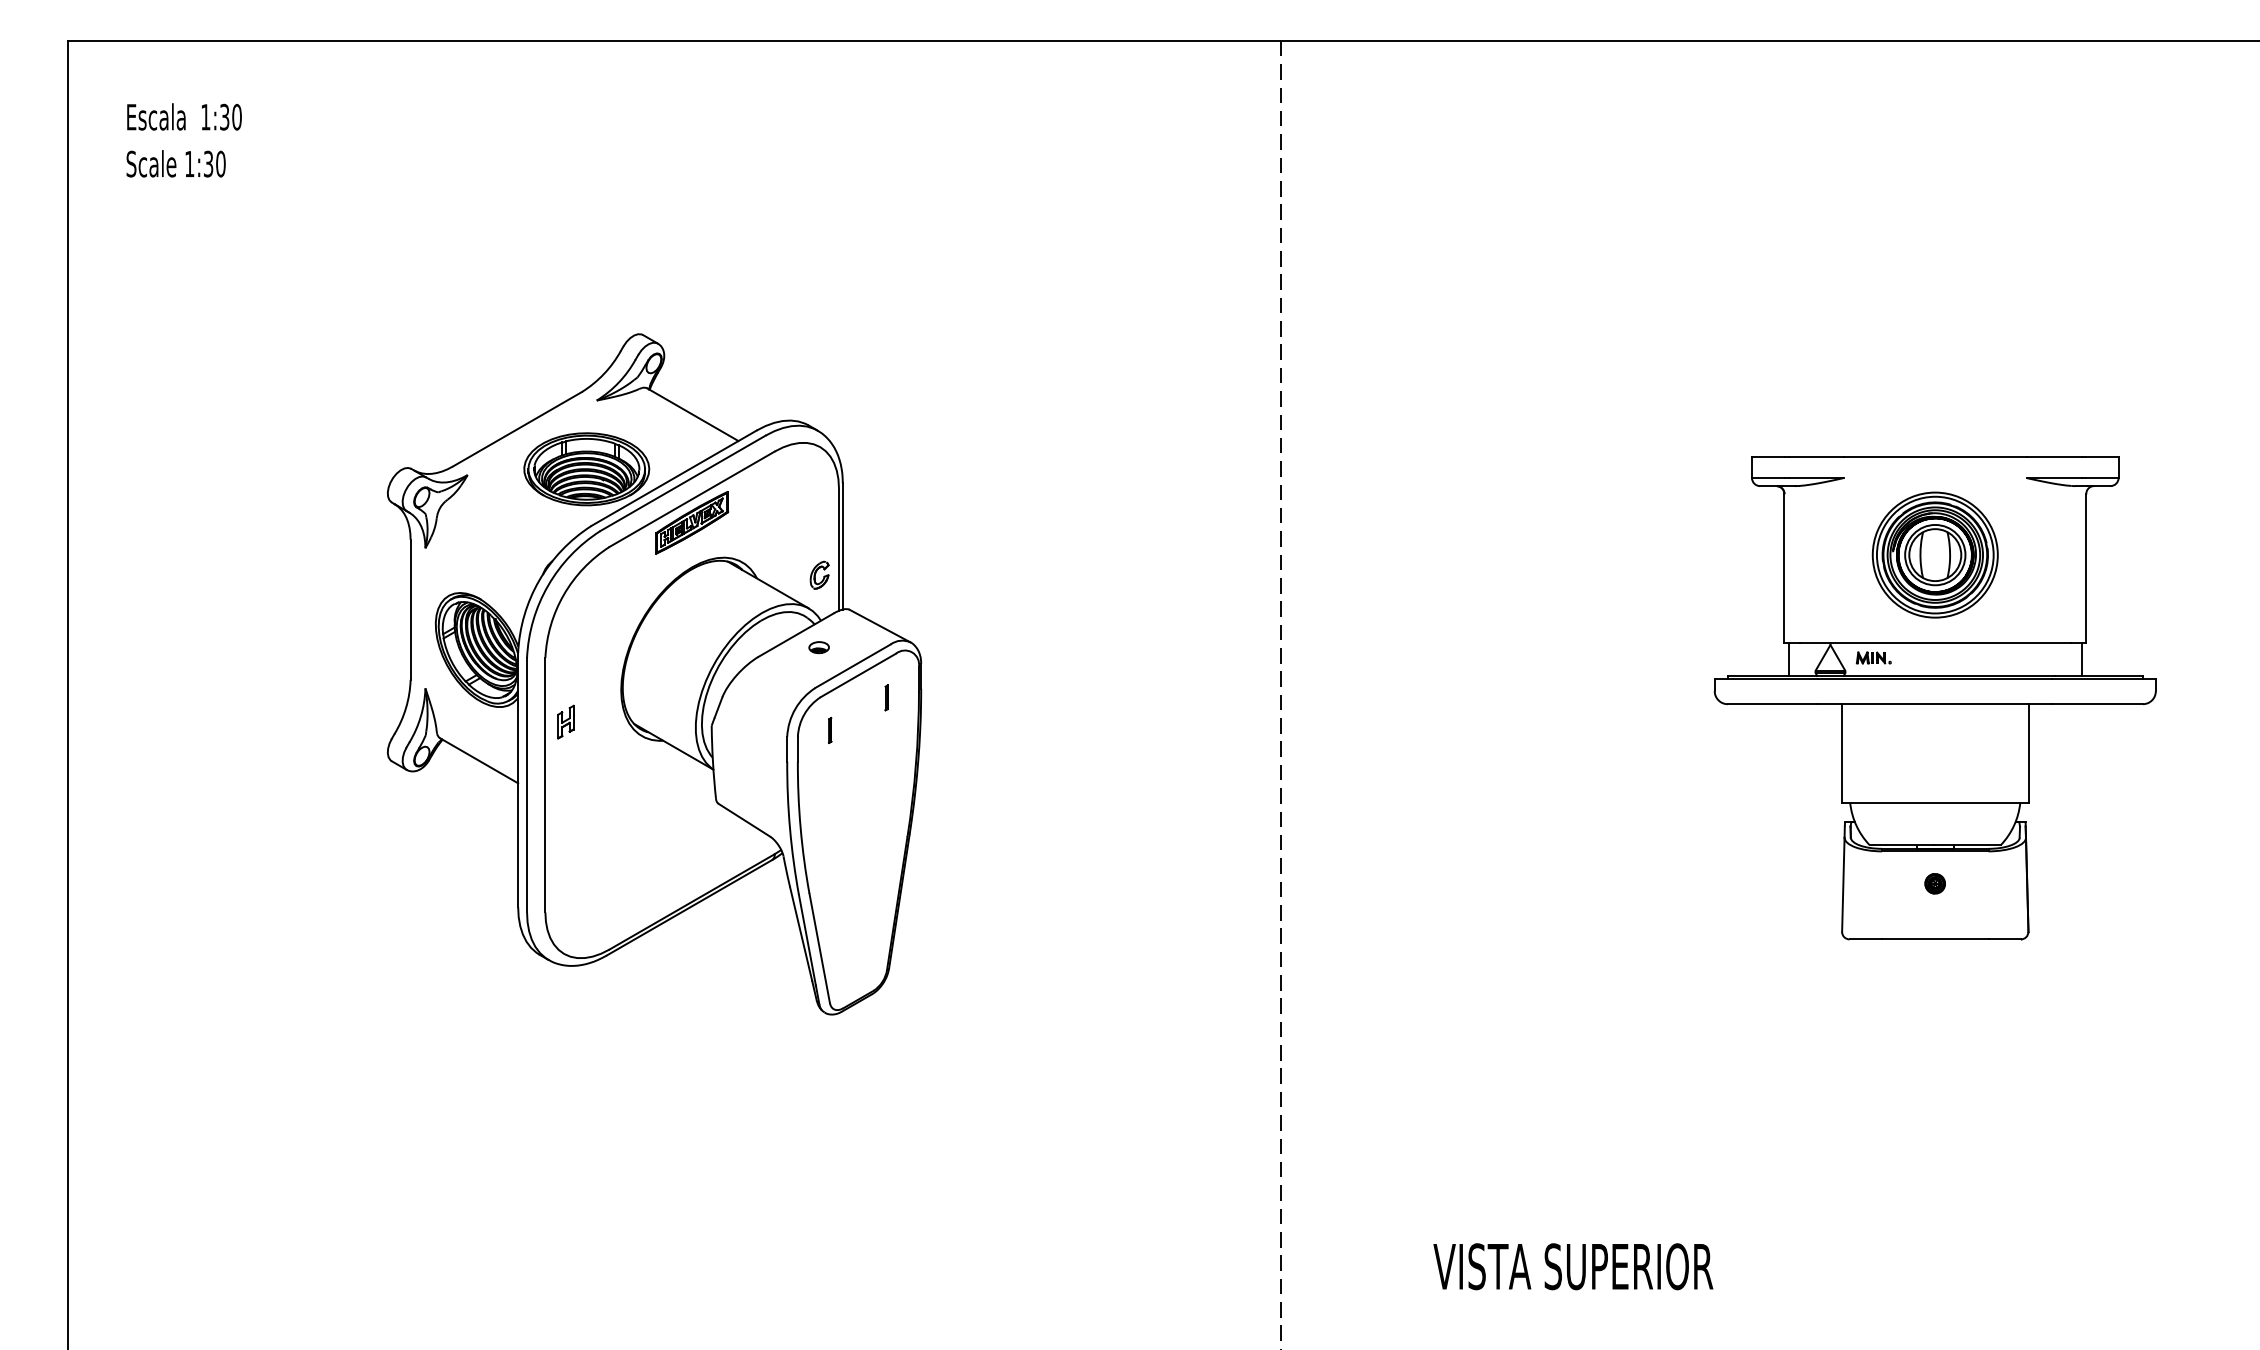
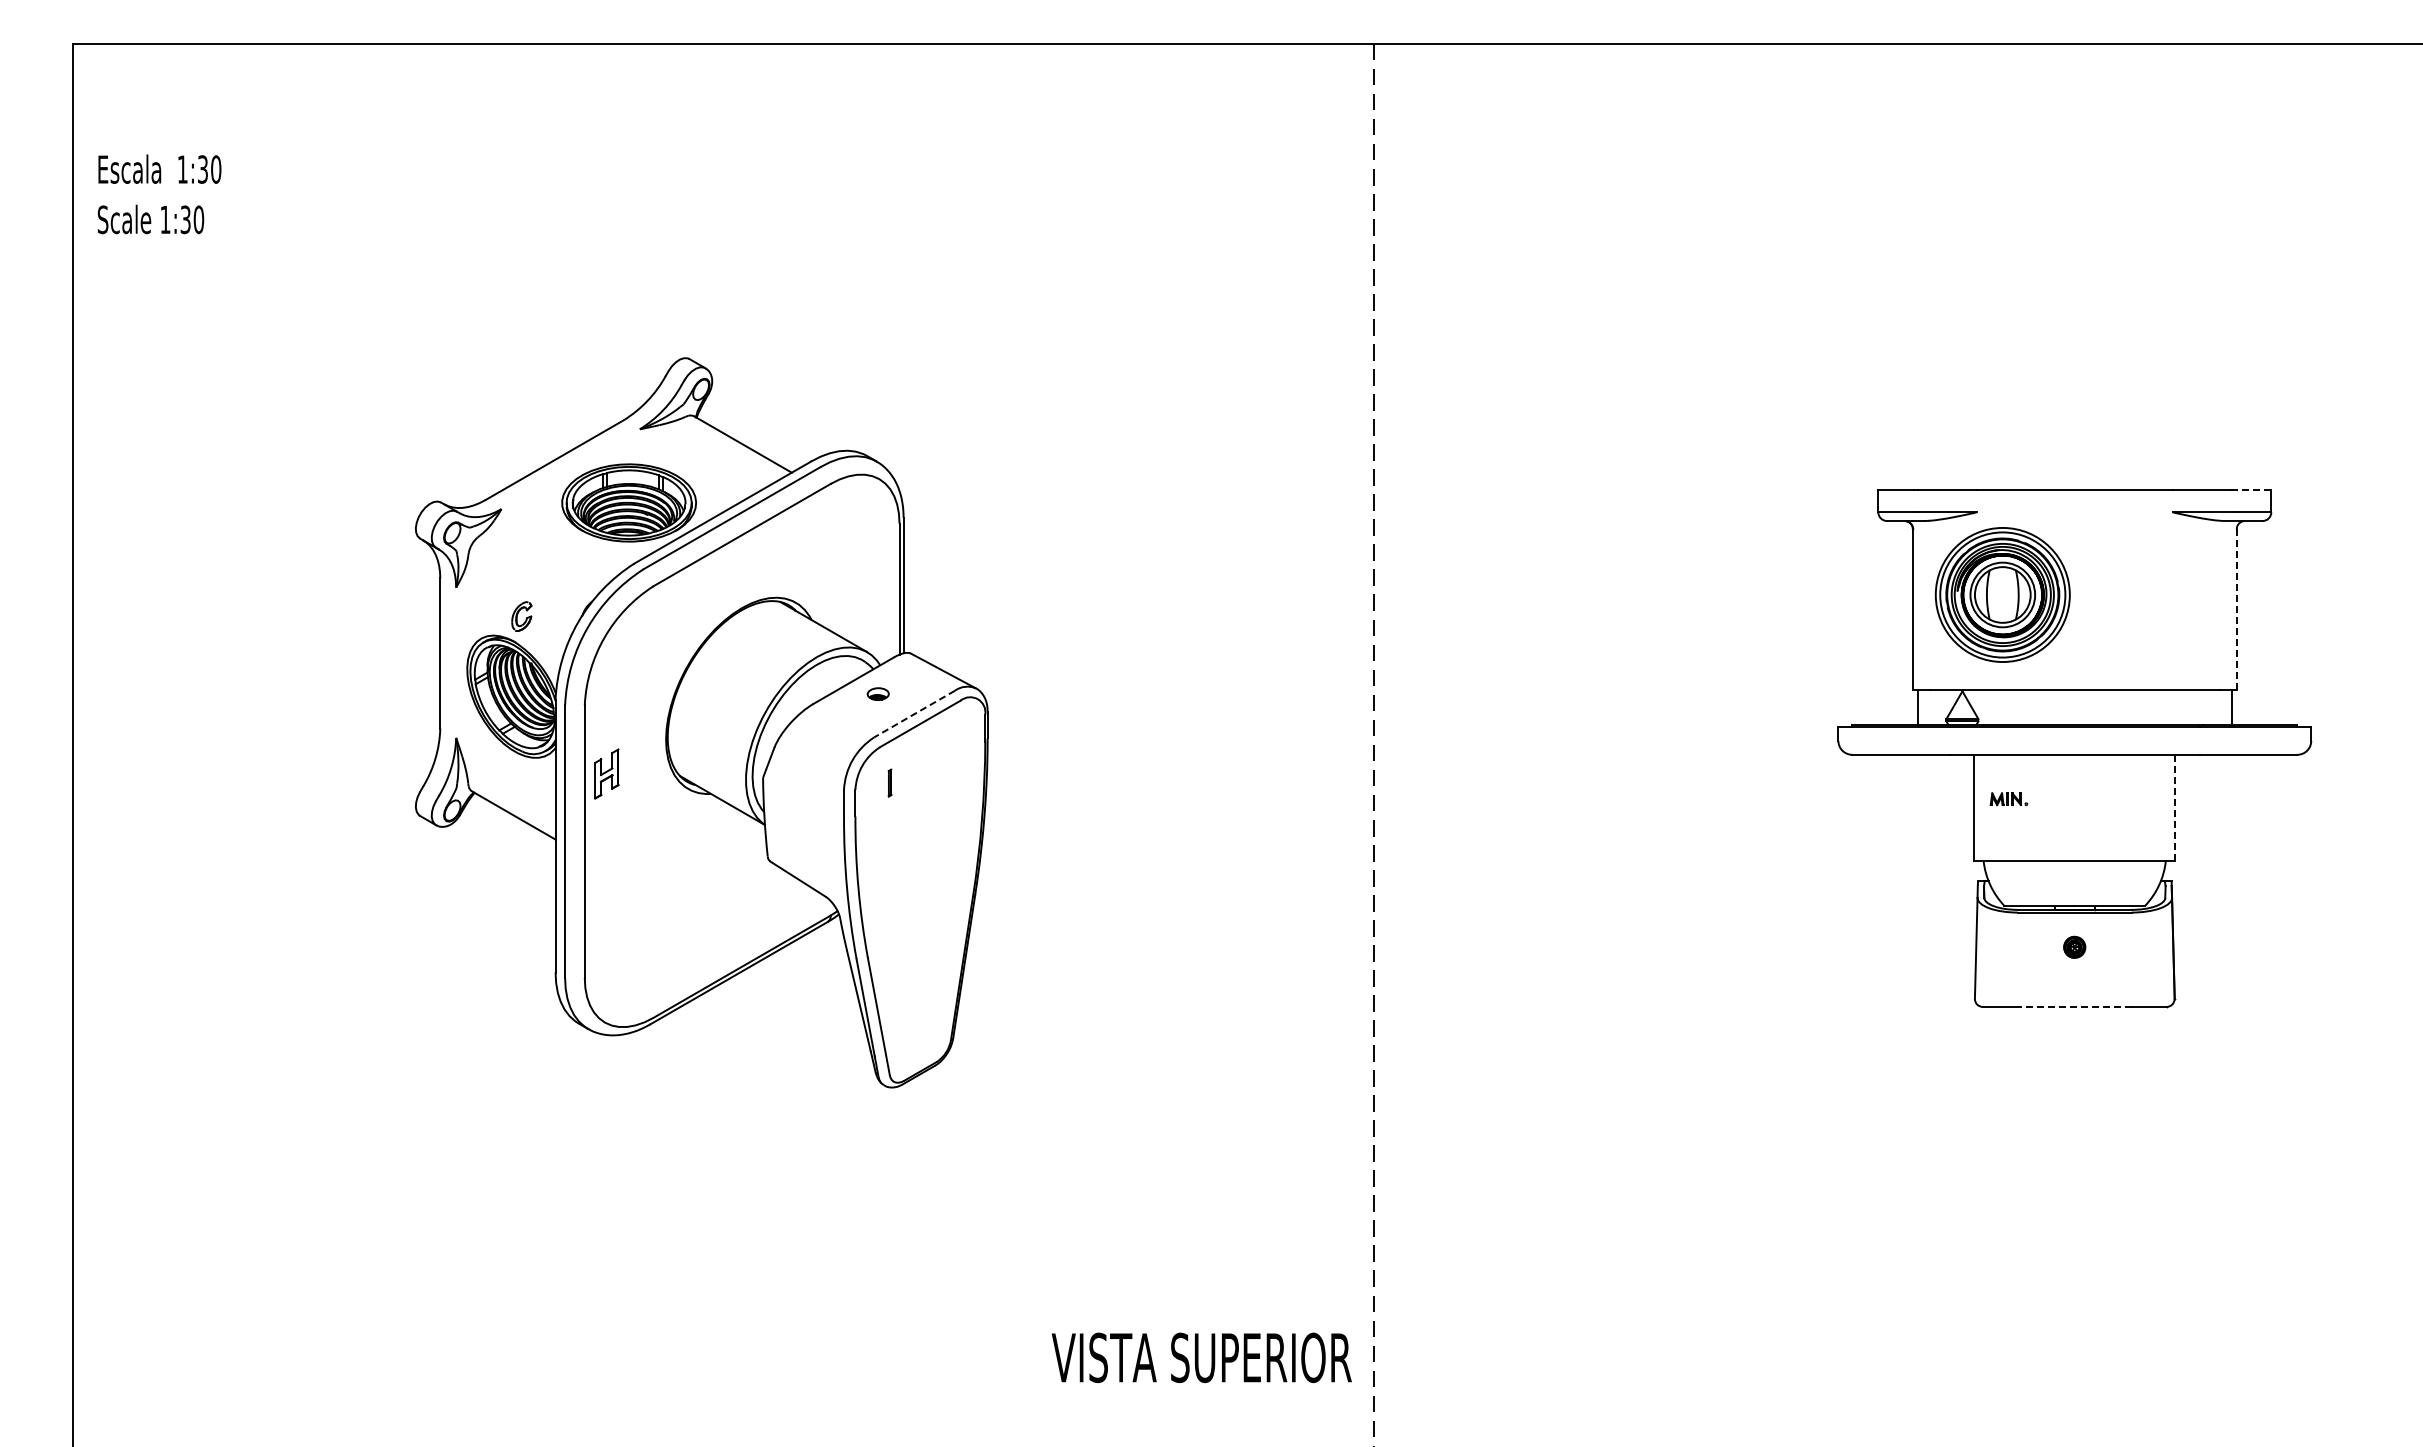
text: (184, 140) -> (159, 194), moved
line: (2101, 456) -> (2253, 489), solid -> dashed
part: (692, 522) -> (742, 560), removed
part: (1935, 554) -> (2002, 594), moved
line: (2086, 569) -> (2236, 610), solid -> dashed
part: (819, 575) -> (521, 616), moved
part: (1873, 658) -> (2008, 799), moved
line: (852, 666) -> (914, 714), solid -> dashed
line: (885, 697) -> (949, 747), removed
part: (565, 721) -> (606, 773), size x1.4
line: (2029, 753) -> (2175, 807), solid -> dashed
line: (1935, 938) -> (2074, 1006), solid -> dashed
text: (1573, 1266) -> (1201, 1357), moved

